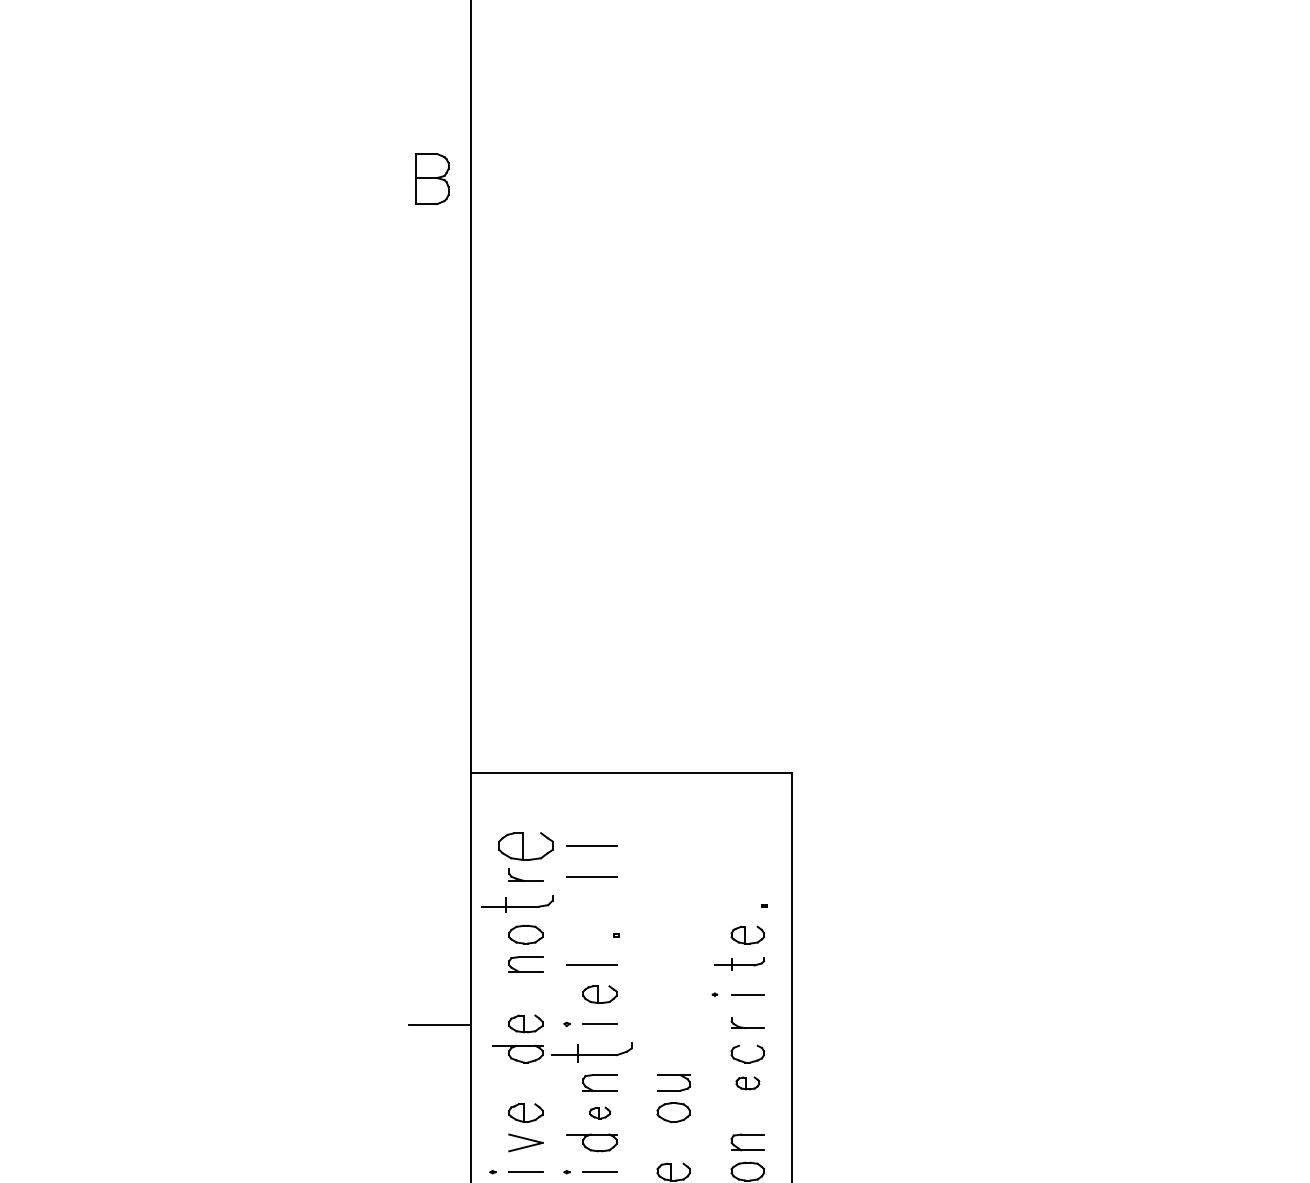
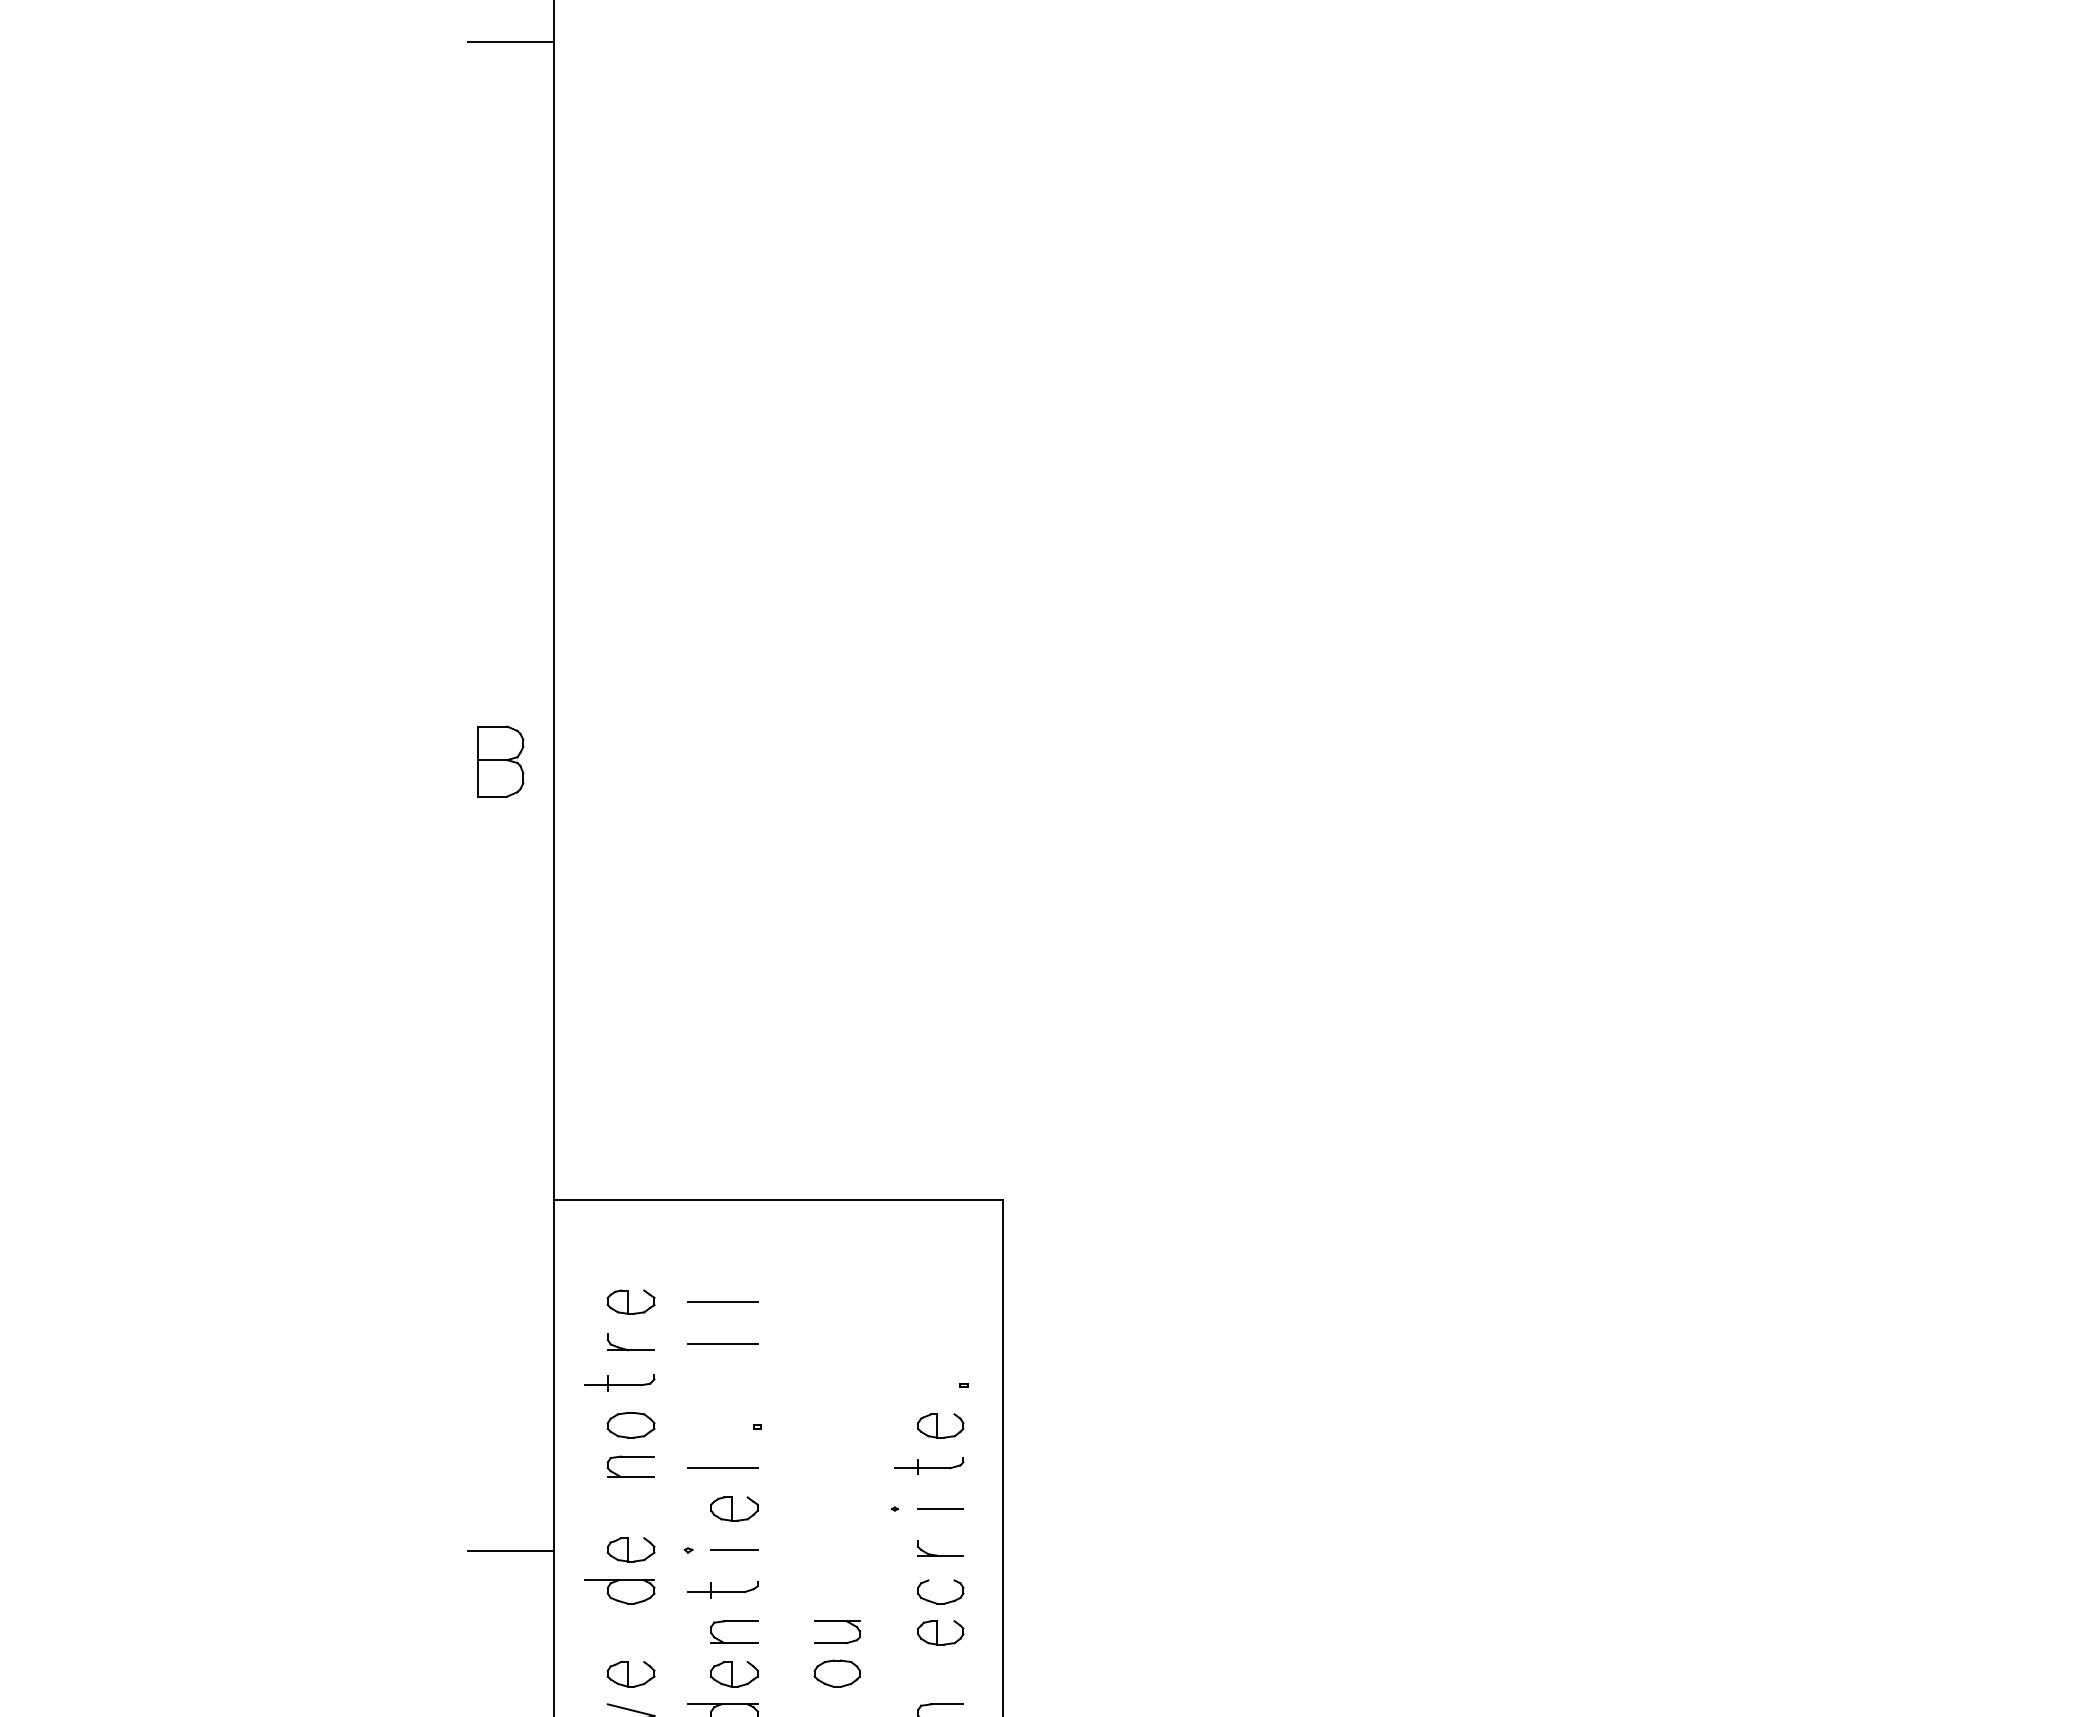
part: (432, 179) -> (500, 761), moved
part: (525, 846) -> (630, 1301), size x0.62
part: (517, 904) -> (619, 1382), size x0.71
part: (591, 1052) -> (722, 1589), size x0.62
part: (747, 1083) -> (940, 1632), size x1.43
part: (600, 1113) -> (734, 1674), size x1.67

